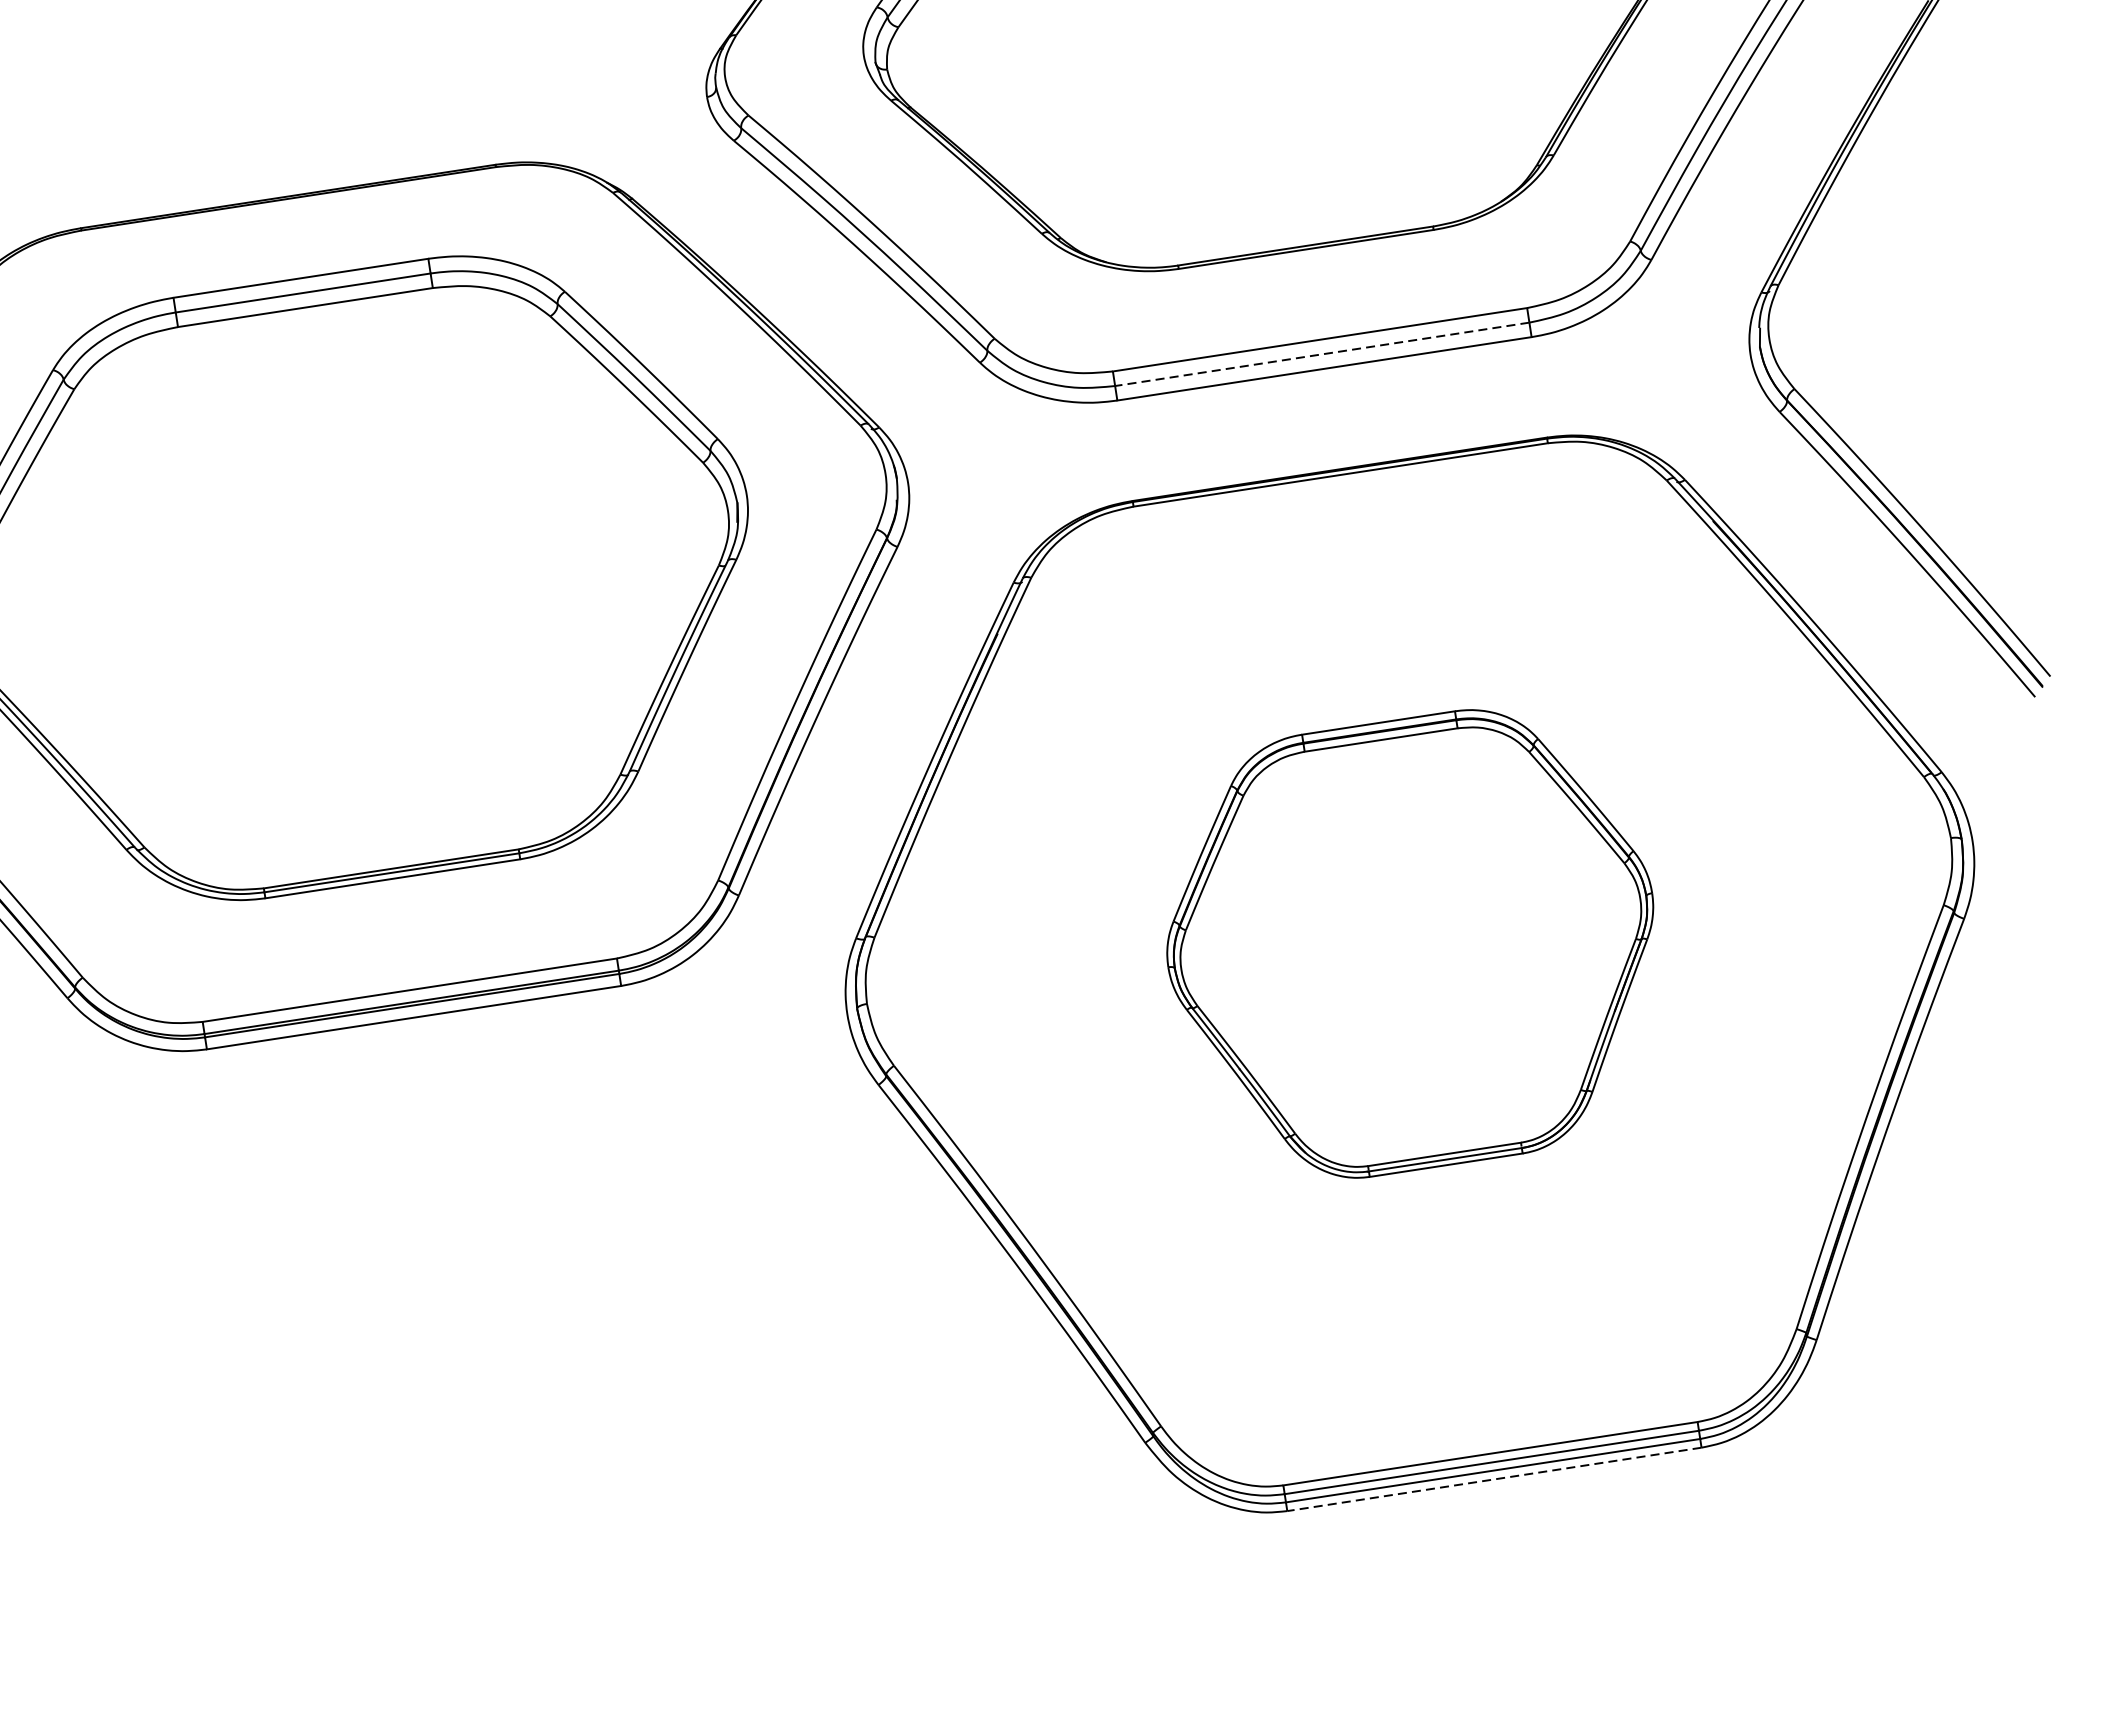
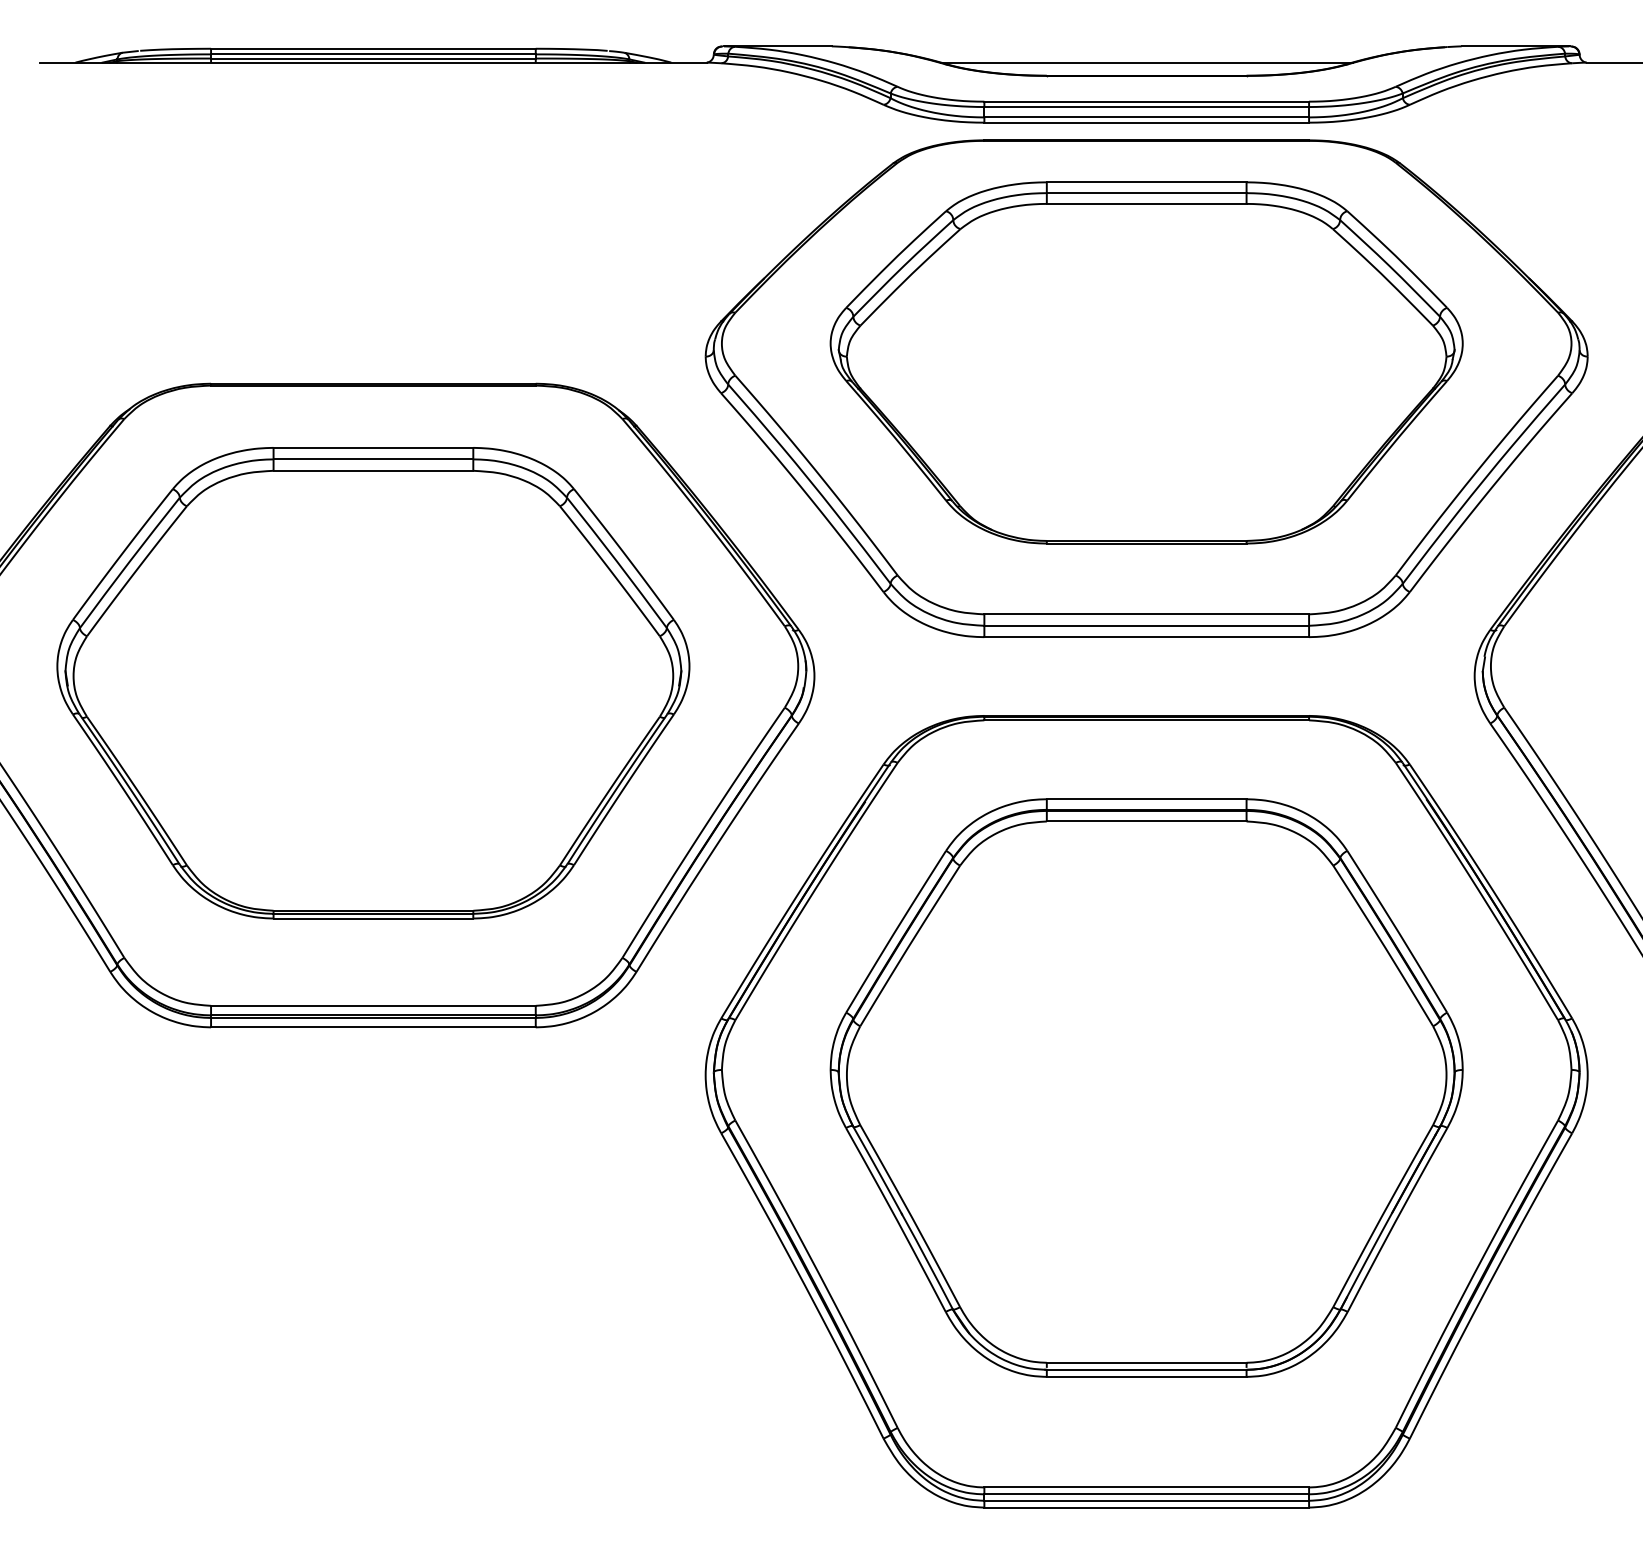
line: (1321, 353) -> (1146, 625), dashed -> solid
part: (1412, 943) -> (1146, 1087), size x1.67
line: (1494, 1479) -> (1146, 1507), dashed -> solid

